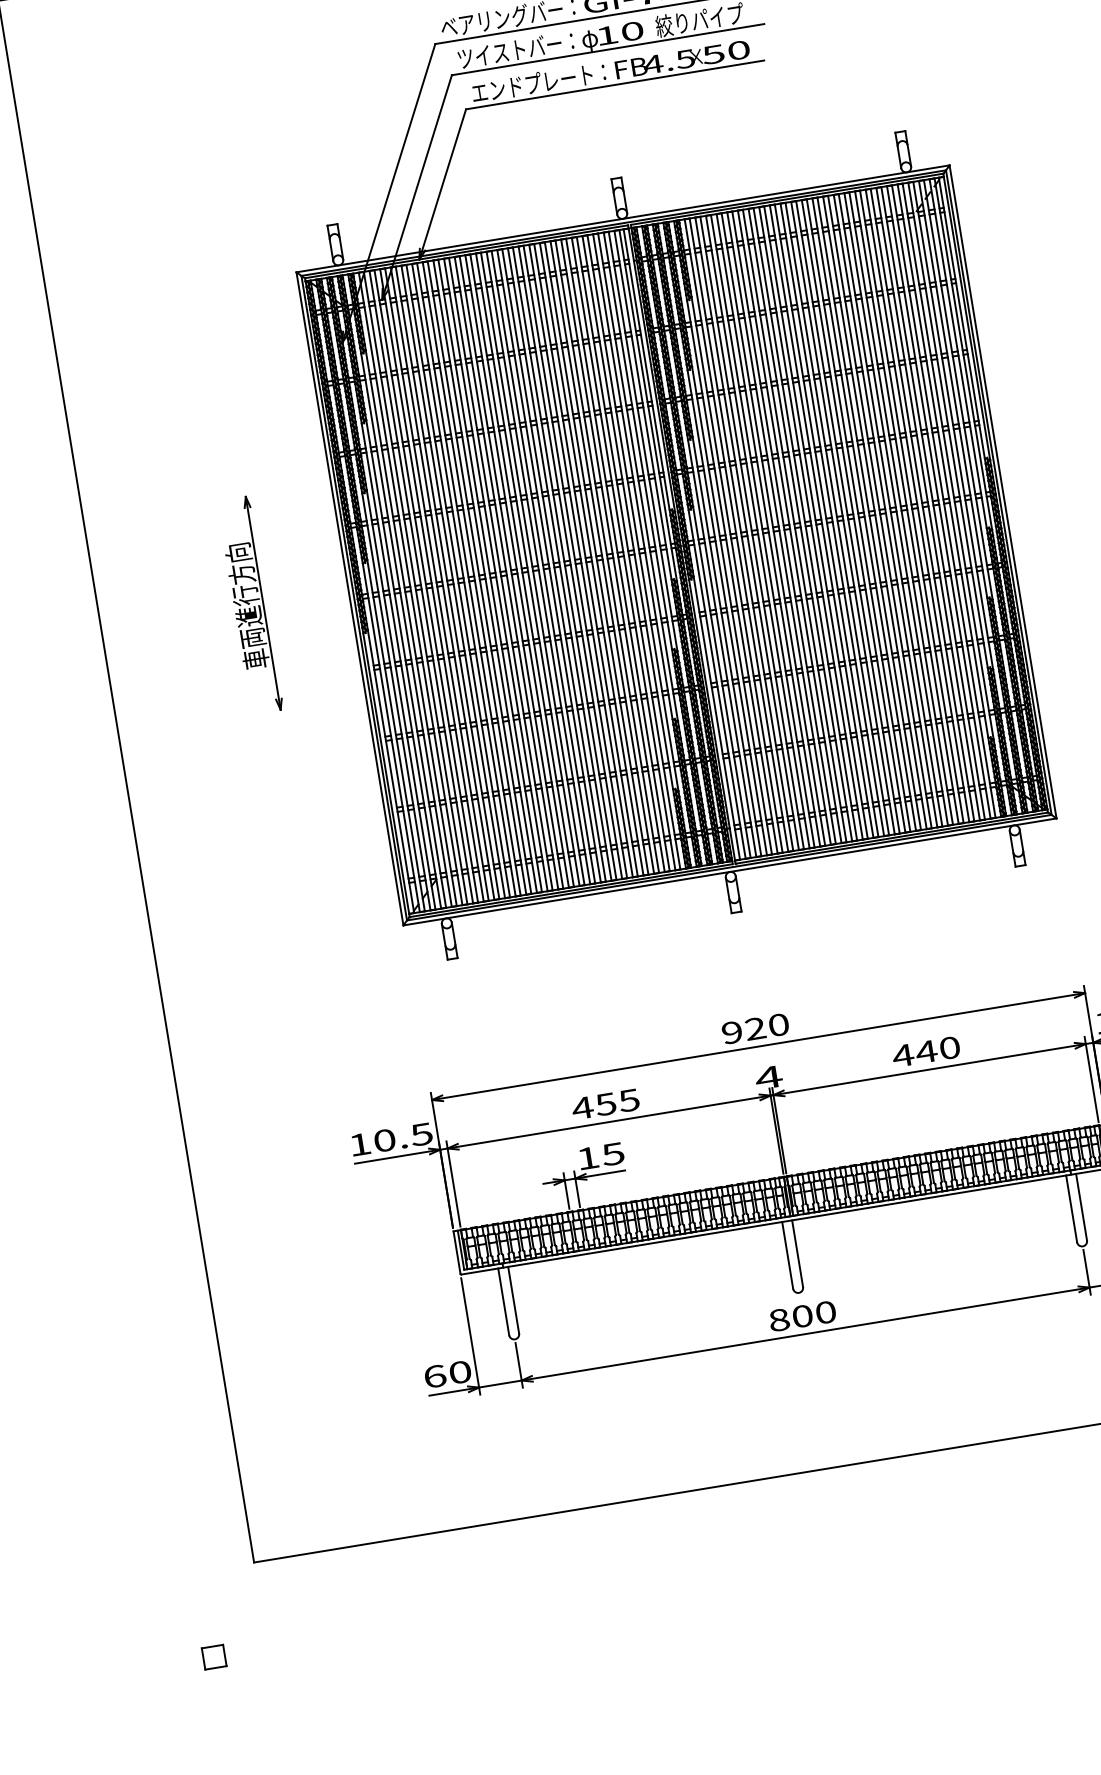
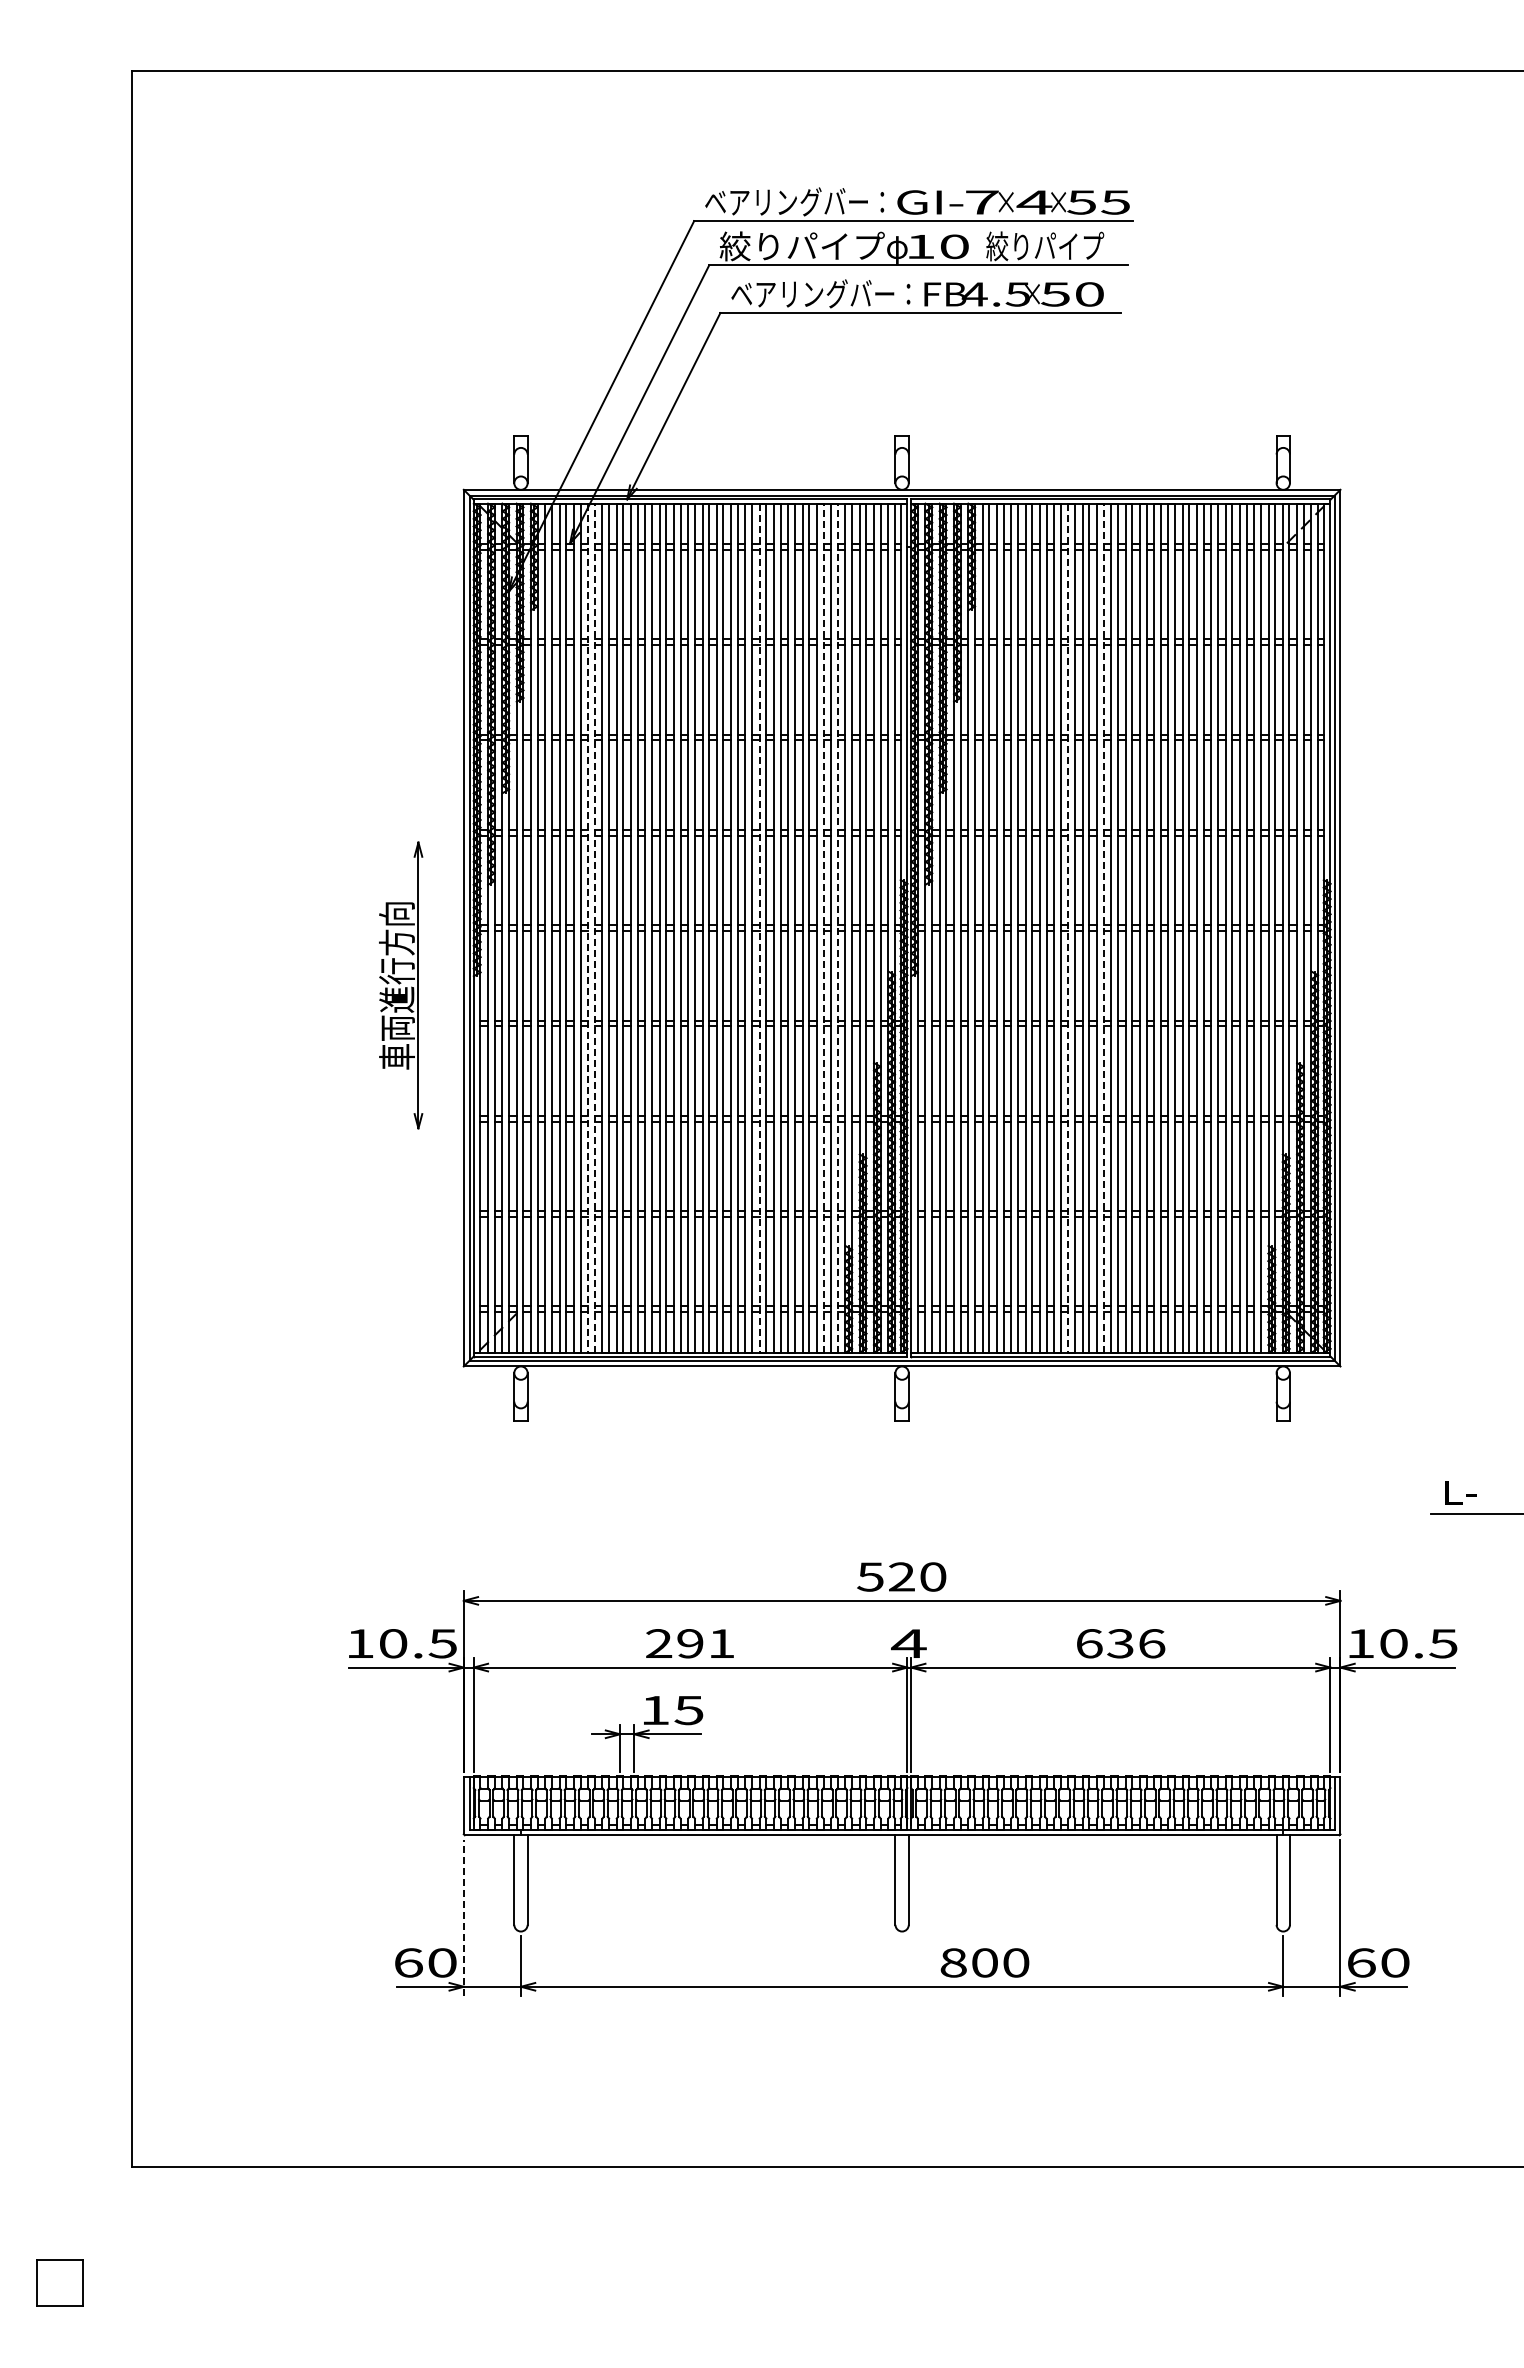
text: (518, 49) -> (801, 246), ツイストバー： -> 絞りパイプ
text: (532, 83) -> (812, 293), エンドプレート： -> ベアリングバー：
line: (826, 521) -> (1103, 928), solid -> dashed
line: (800, 525) -> (1068, 928), solid -> dashed
line: (628, 553) -> (837, 928), solid -> dashed
line: (617, 555) -> (823, 928), solid -> dashed
line: (570, 563) -> (759, 928), solid -> dashed
line: (442, 583) -> (588, 928), solid -> dashed
line: (447, 583) -> (594, 928), solid -> dashed
part: (250, 605) -> (401, 985), moved
text: (732, 1032) -> (870, 1576), 920 -> 520
text: (926, 1051) -> (1120, 1643), 440 -> 636
text: (605, 1104) -> (689, 1643), 455 -> 291
text: (802, 1316) -> (984, 1962), moved
line: (470, 1335) -> (463, 1917), solid -> dashed
part: (213, 1657) -> (59, 2282), size x1.6

